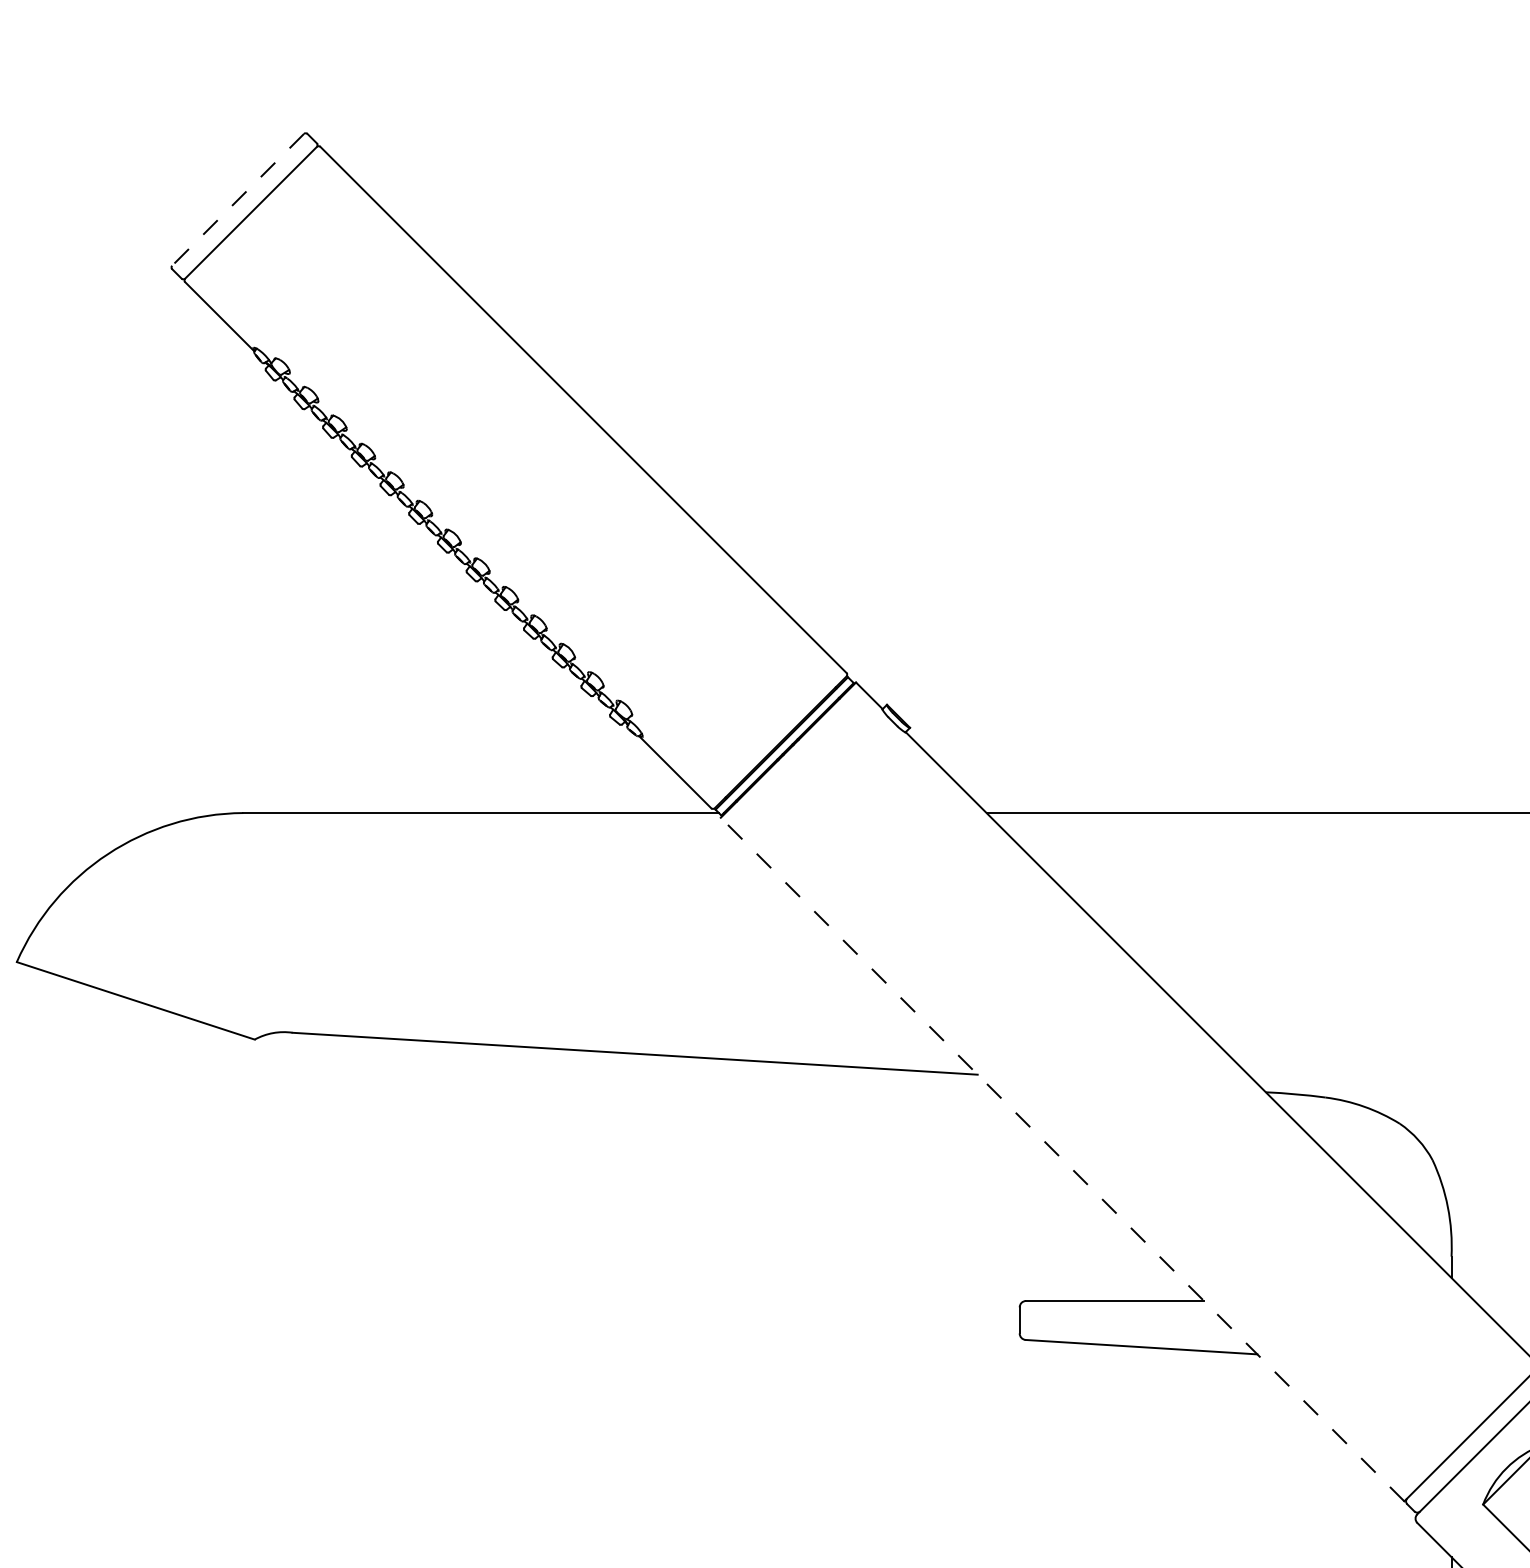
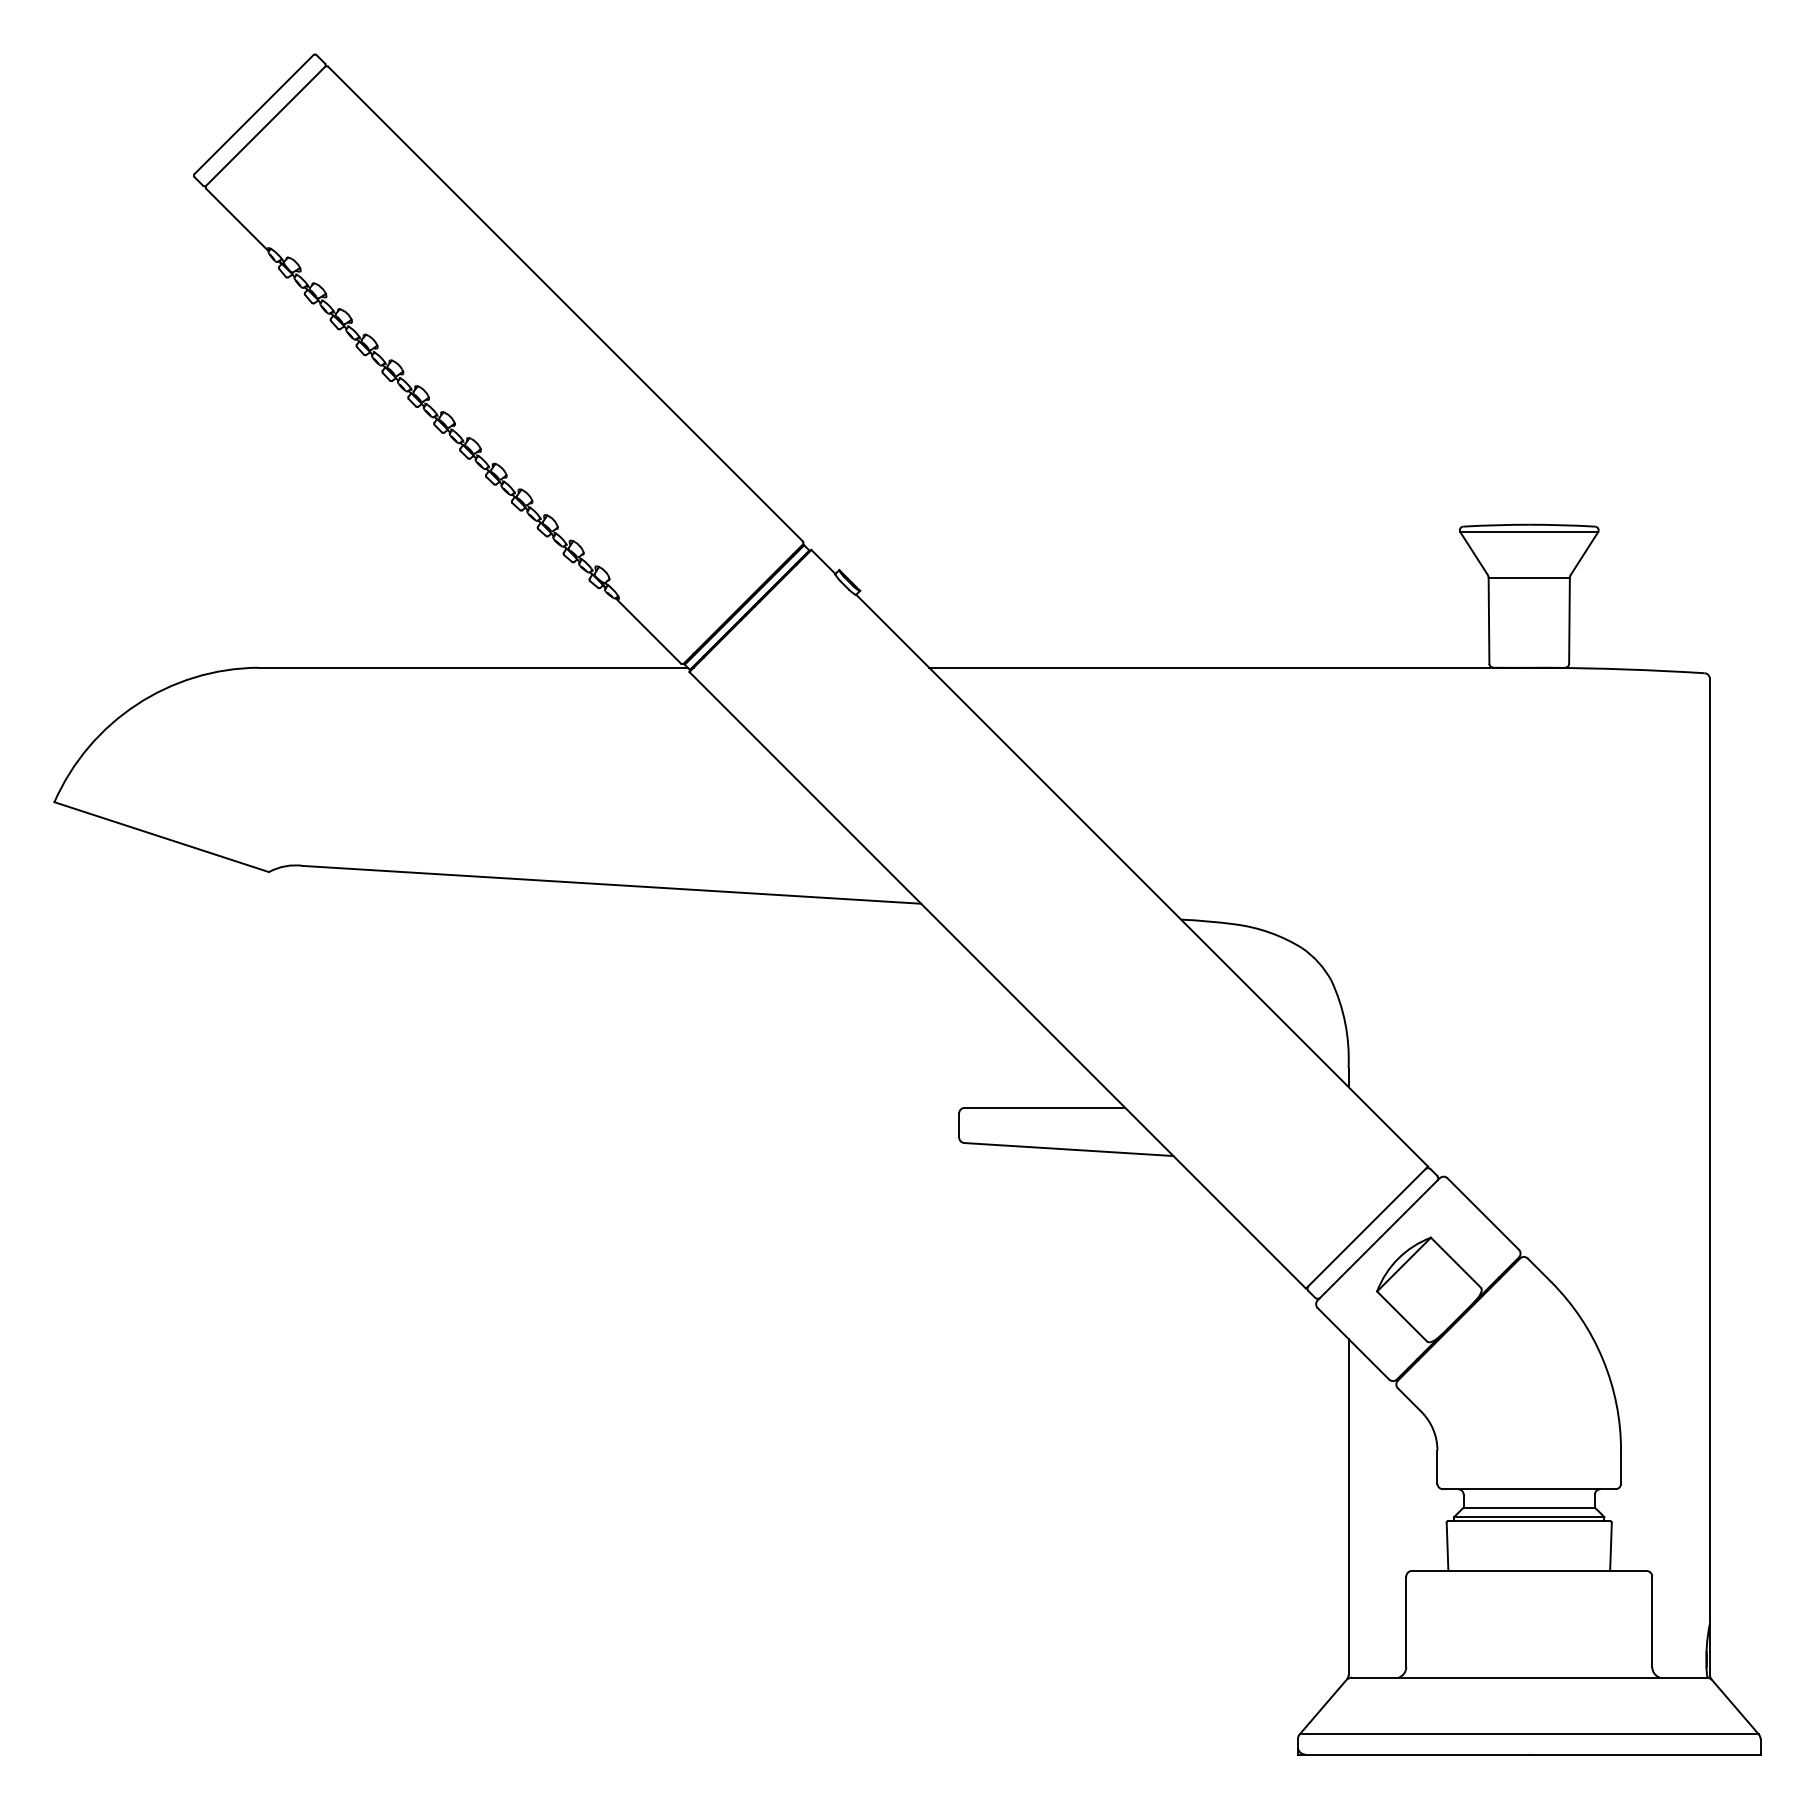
line: (237, 199) -> (253, 114), dashed -> solid
line: (1062, 1158) -> (997, 979), dashed -> solid

